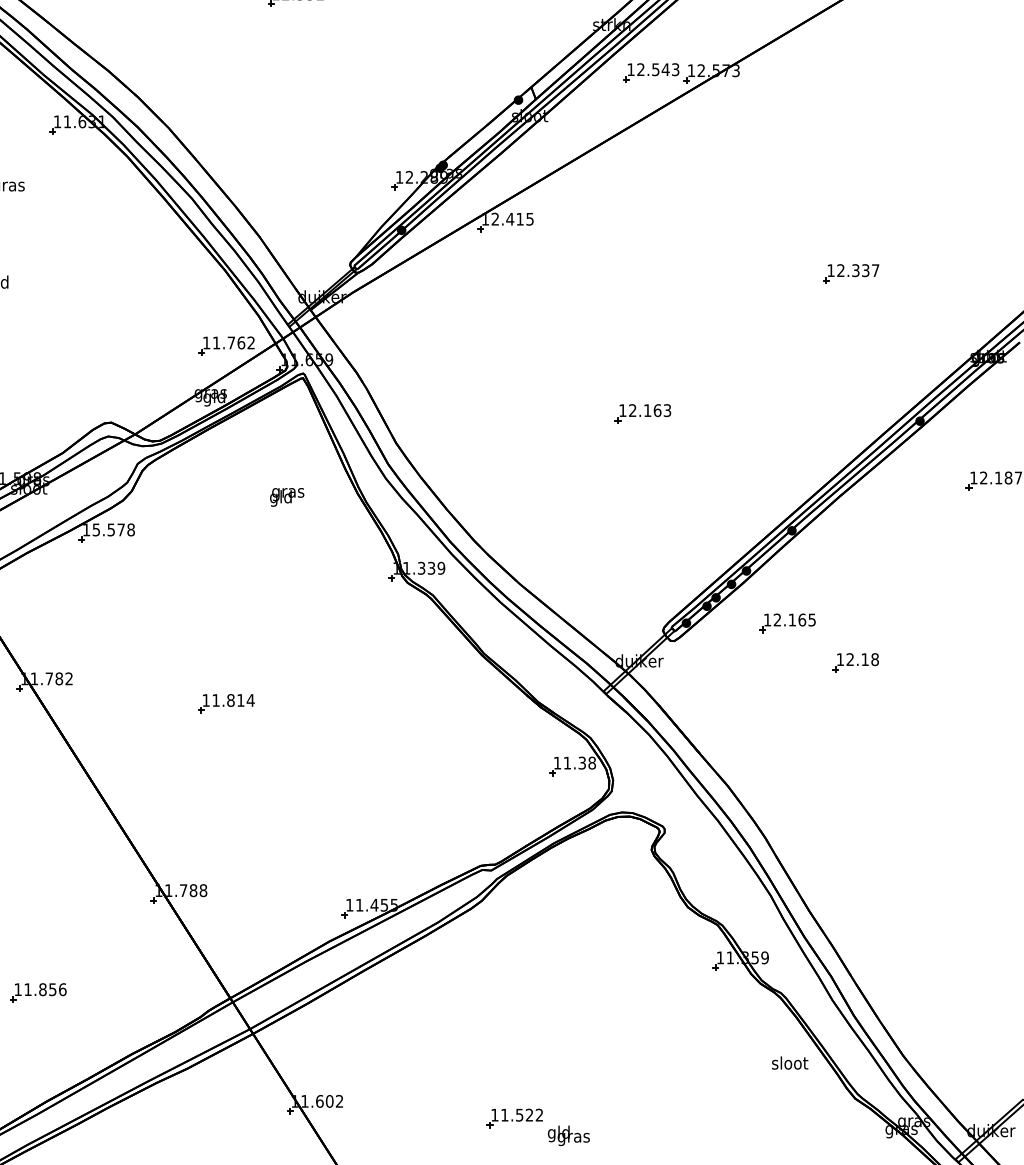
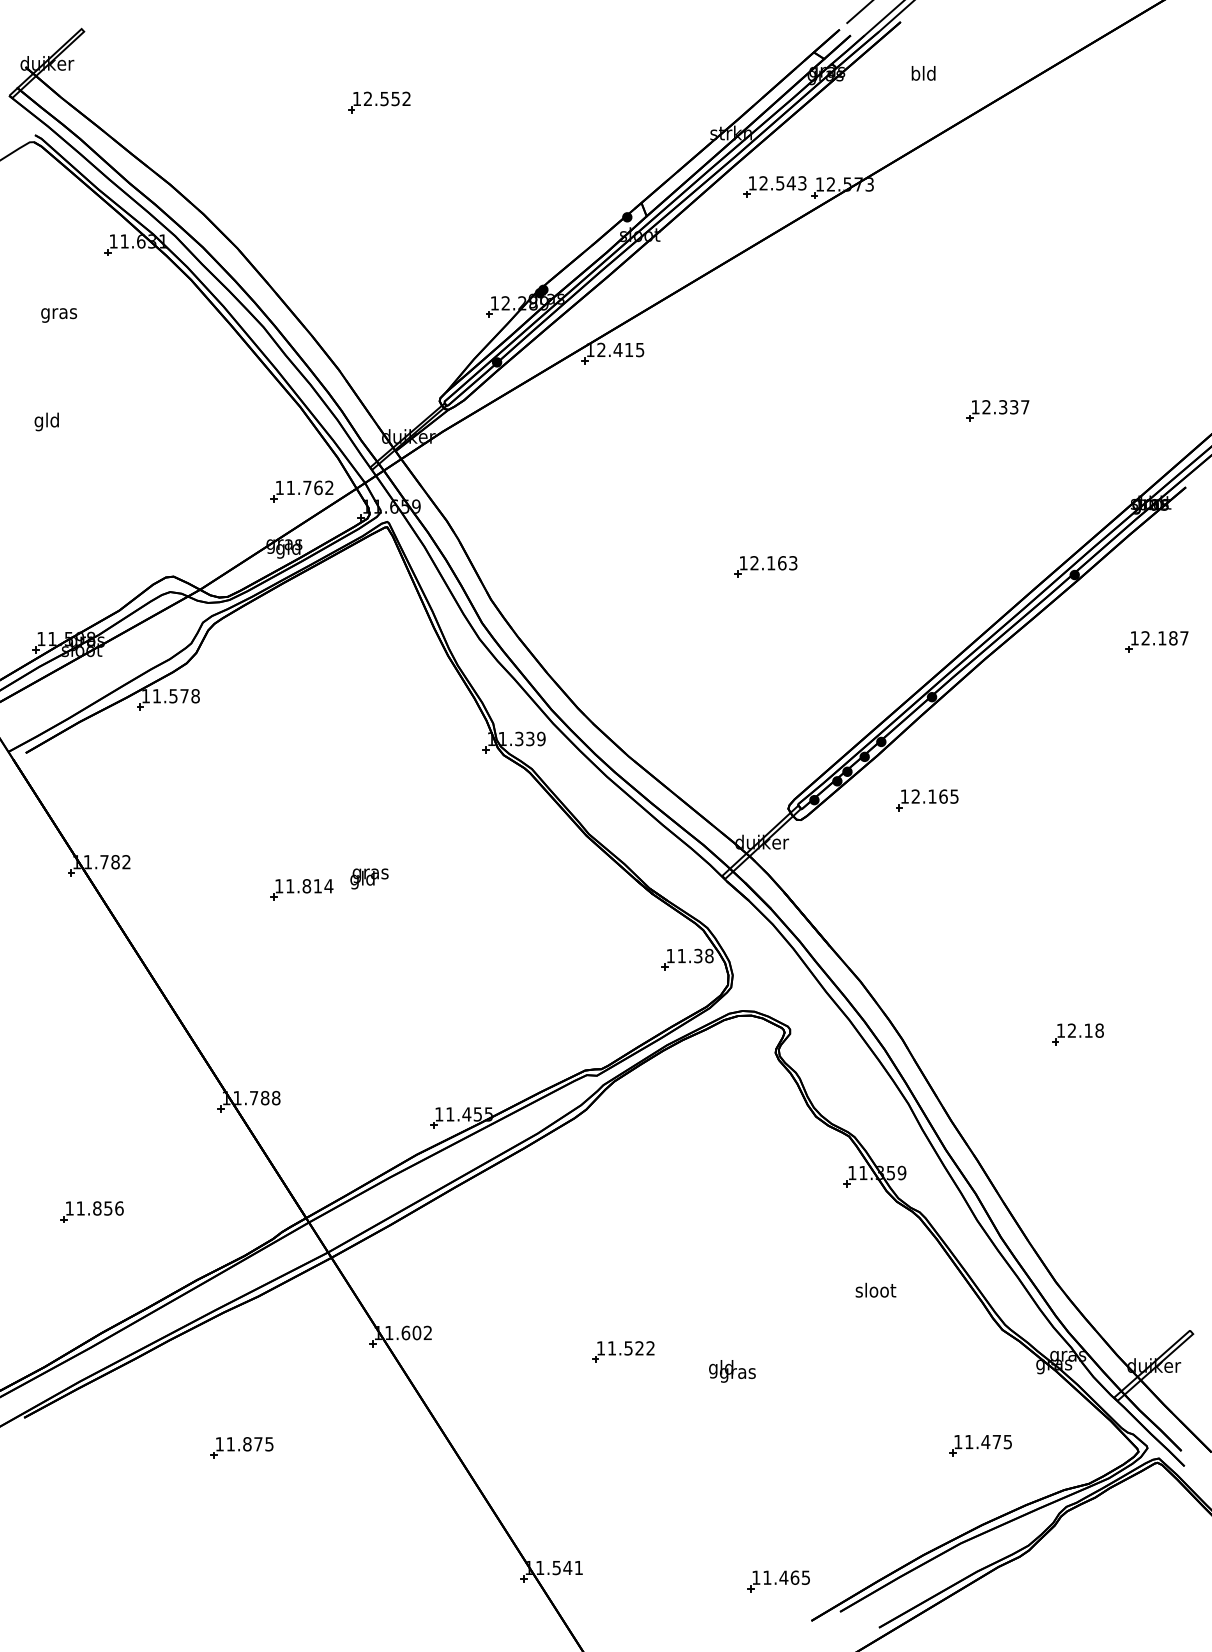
text: (287, 496) -> (369, 878), moved
text: (96, 530) -> (156, 696), 15.578 -> 11.578
part: (855, 663) -> (1077, 1034), moved
text: (789, 1062) -> (875, 1289), moved
text: (568, 1135) -> (732, 1371), moved

